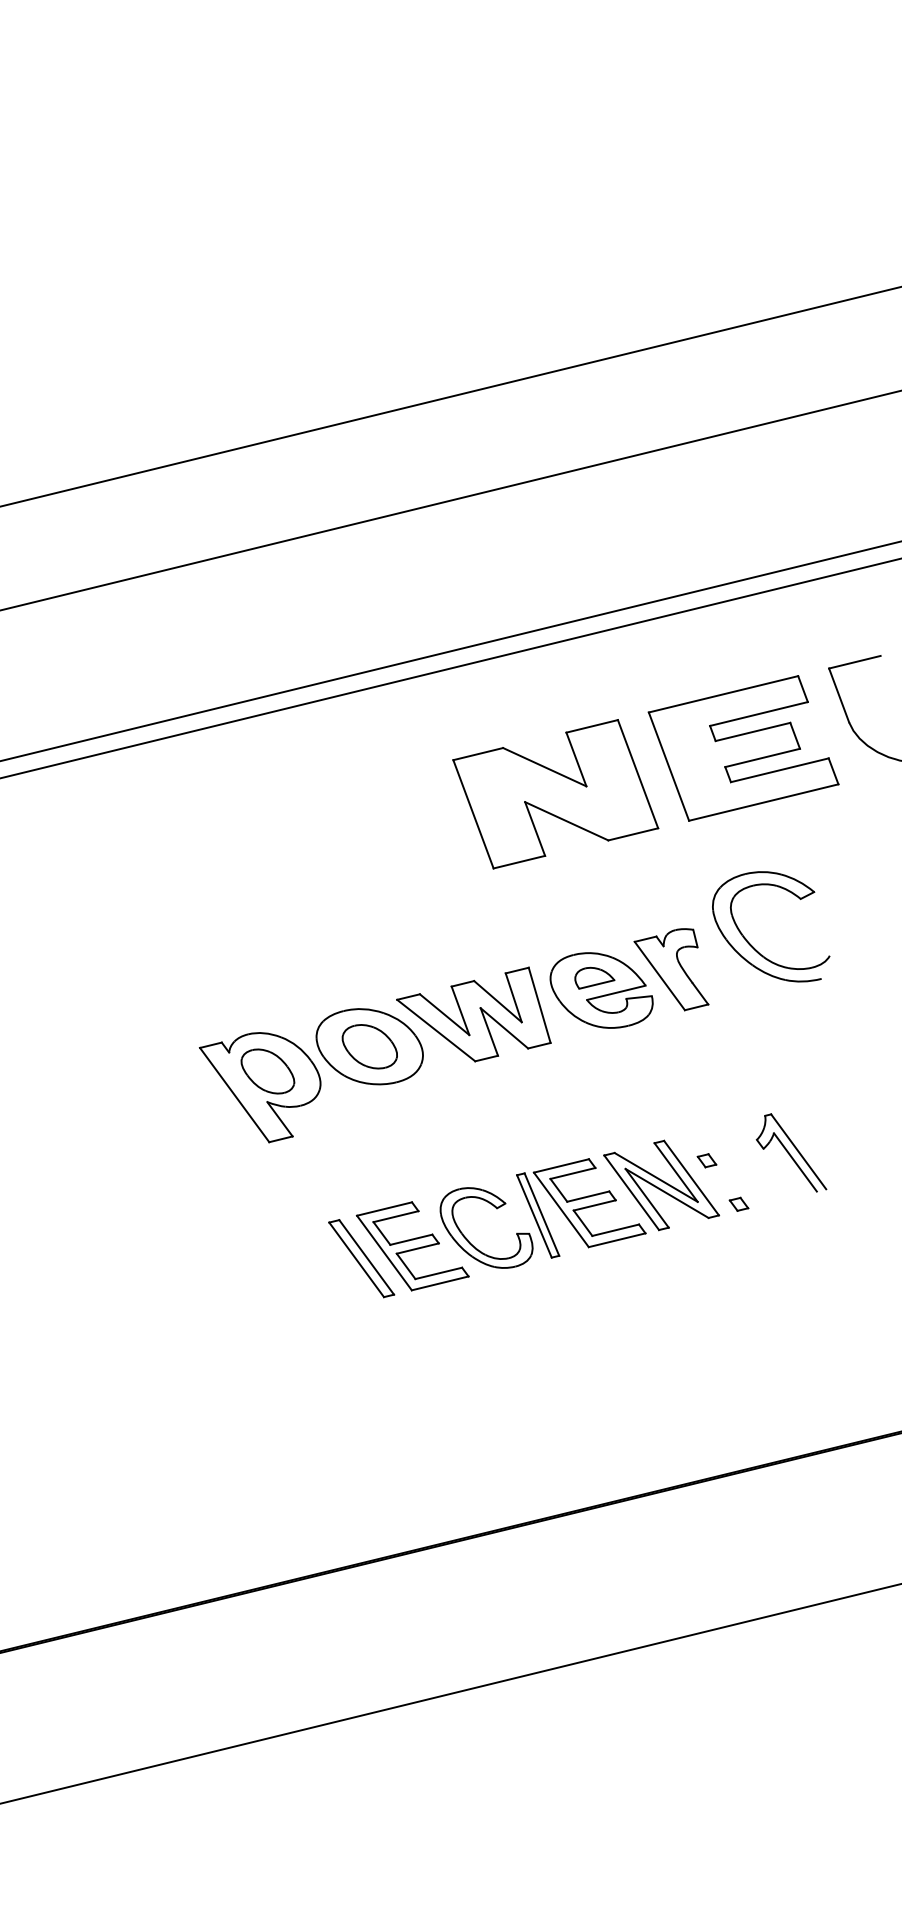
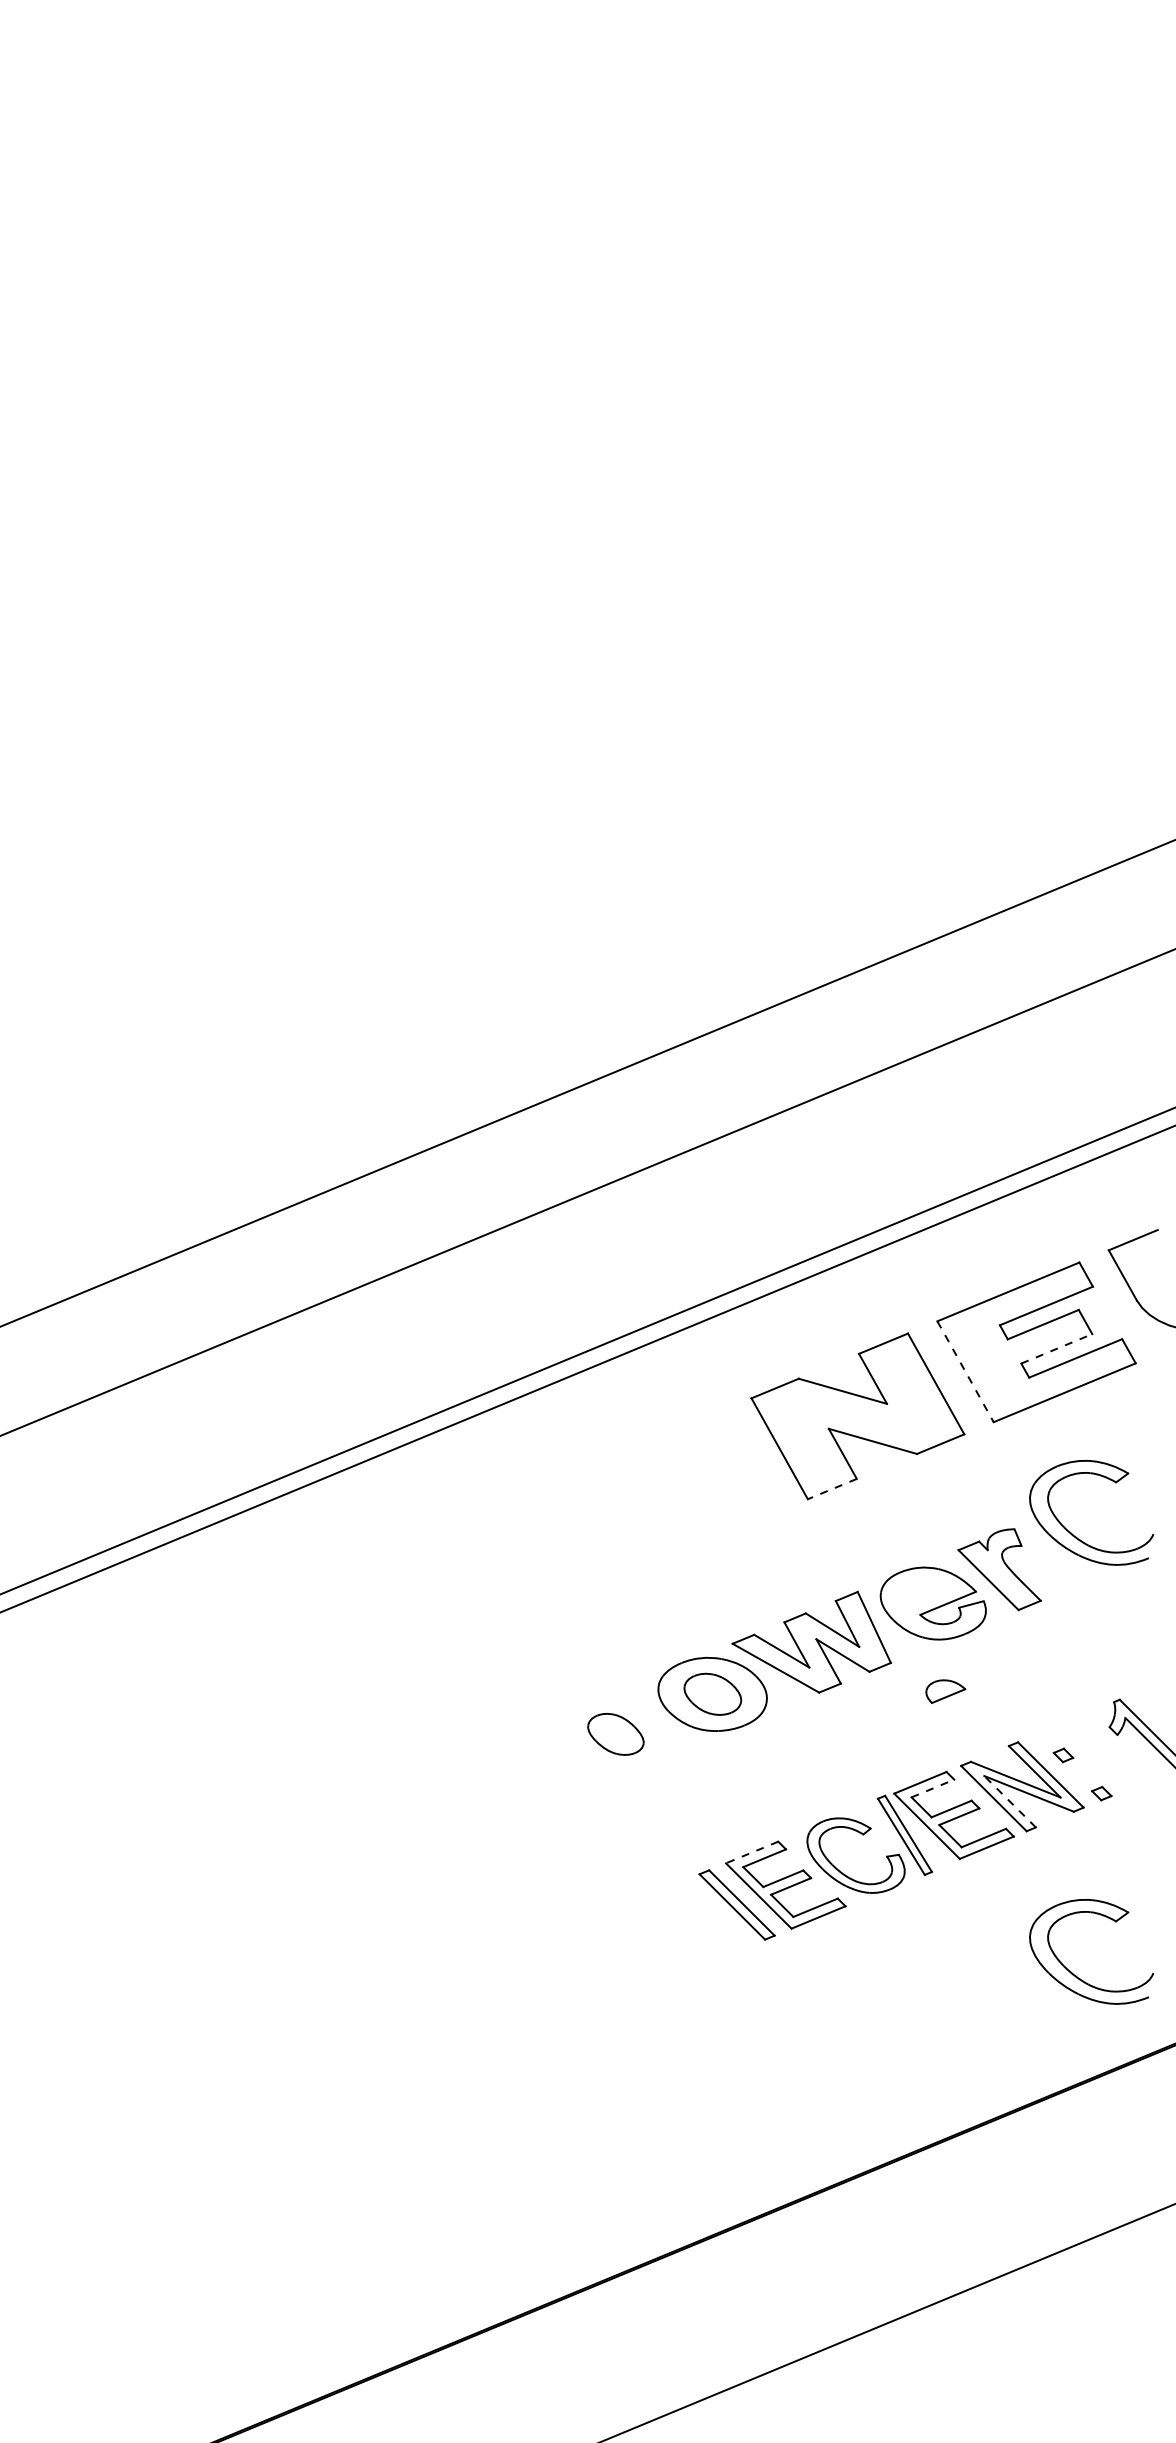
line: (763, 757) -> (1057, 1348), solid -> dashed
line: (668, 766) -> (965, 1371), solid -> dashed
line: (519, 862) -> (832, 1489), solid -> dashed
part: (594, 979) -> (945, 1691), moved
part: (257, 1086) -> (607, 1750), removed
line: (573, 1173) -> (933, 1788), solid -> dashed
line: (646, 1198) -> (1009, 1801), solid -> dashed
line: (383, 1208) -> (751, 1852), solid -> dashed
part: (681, 1375) -> (1071, 1971), added

